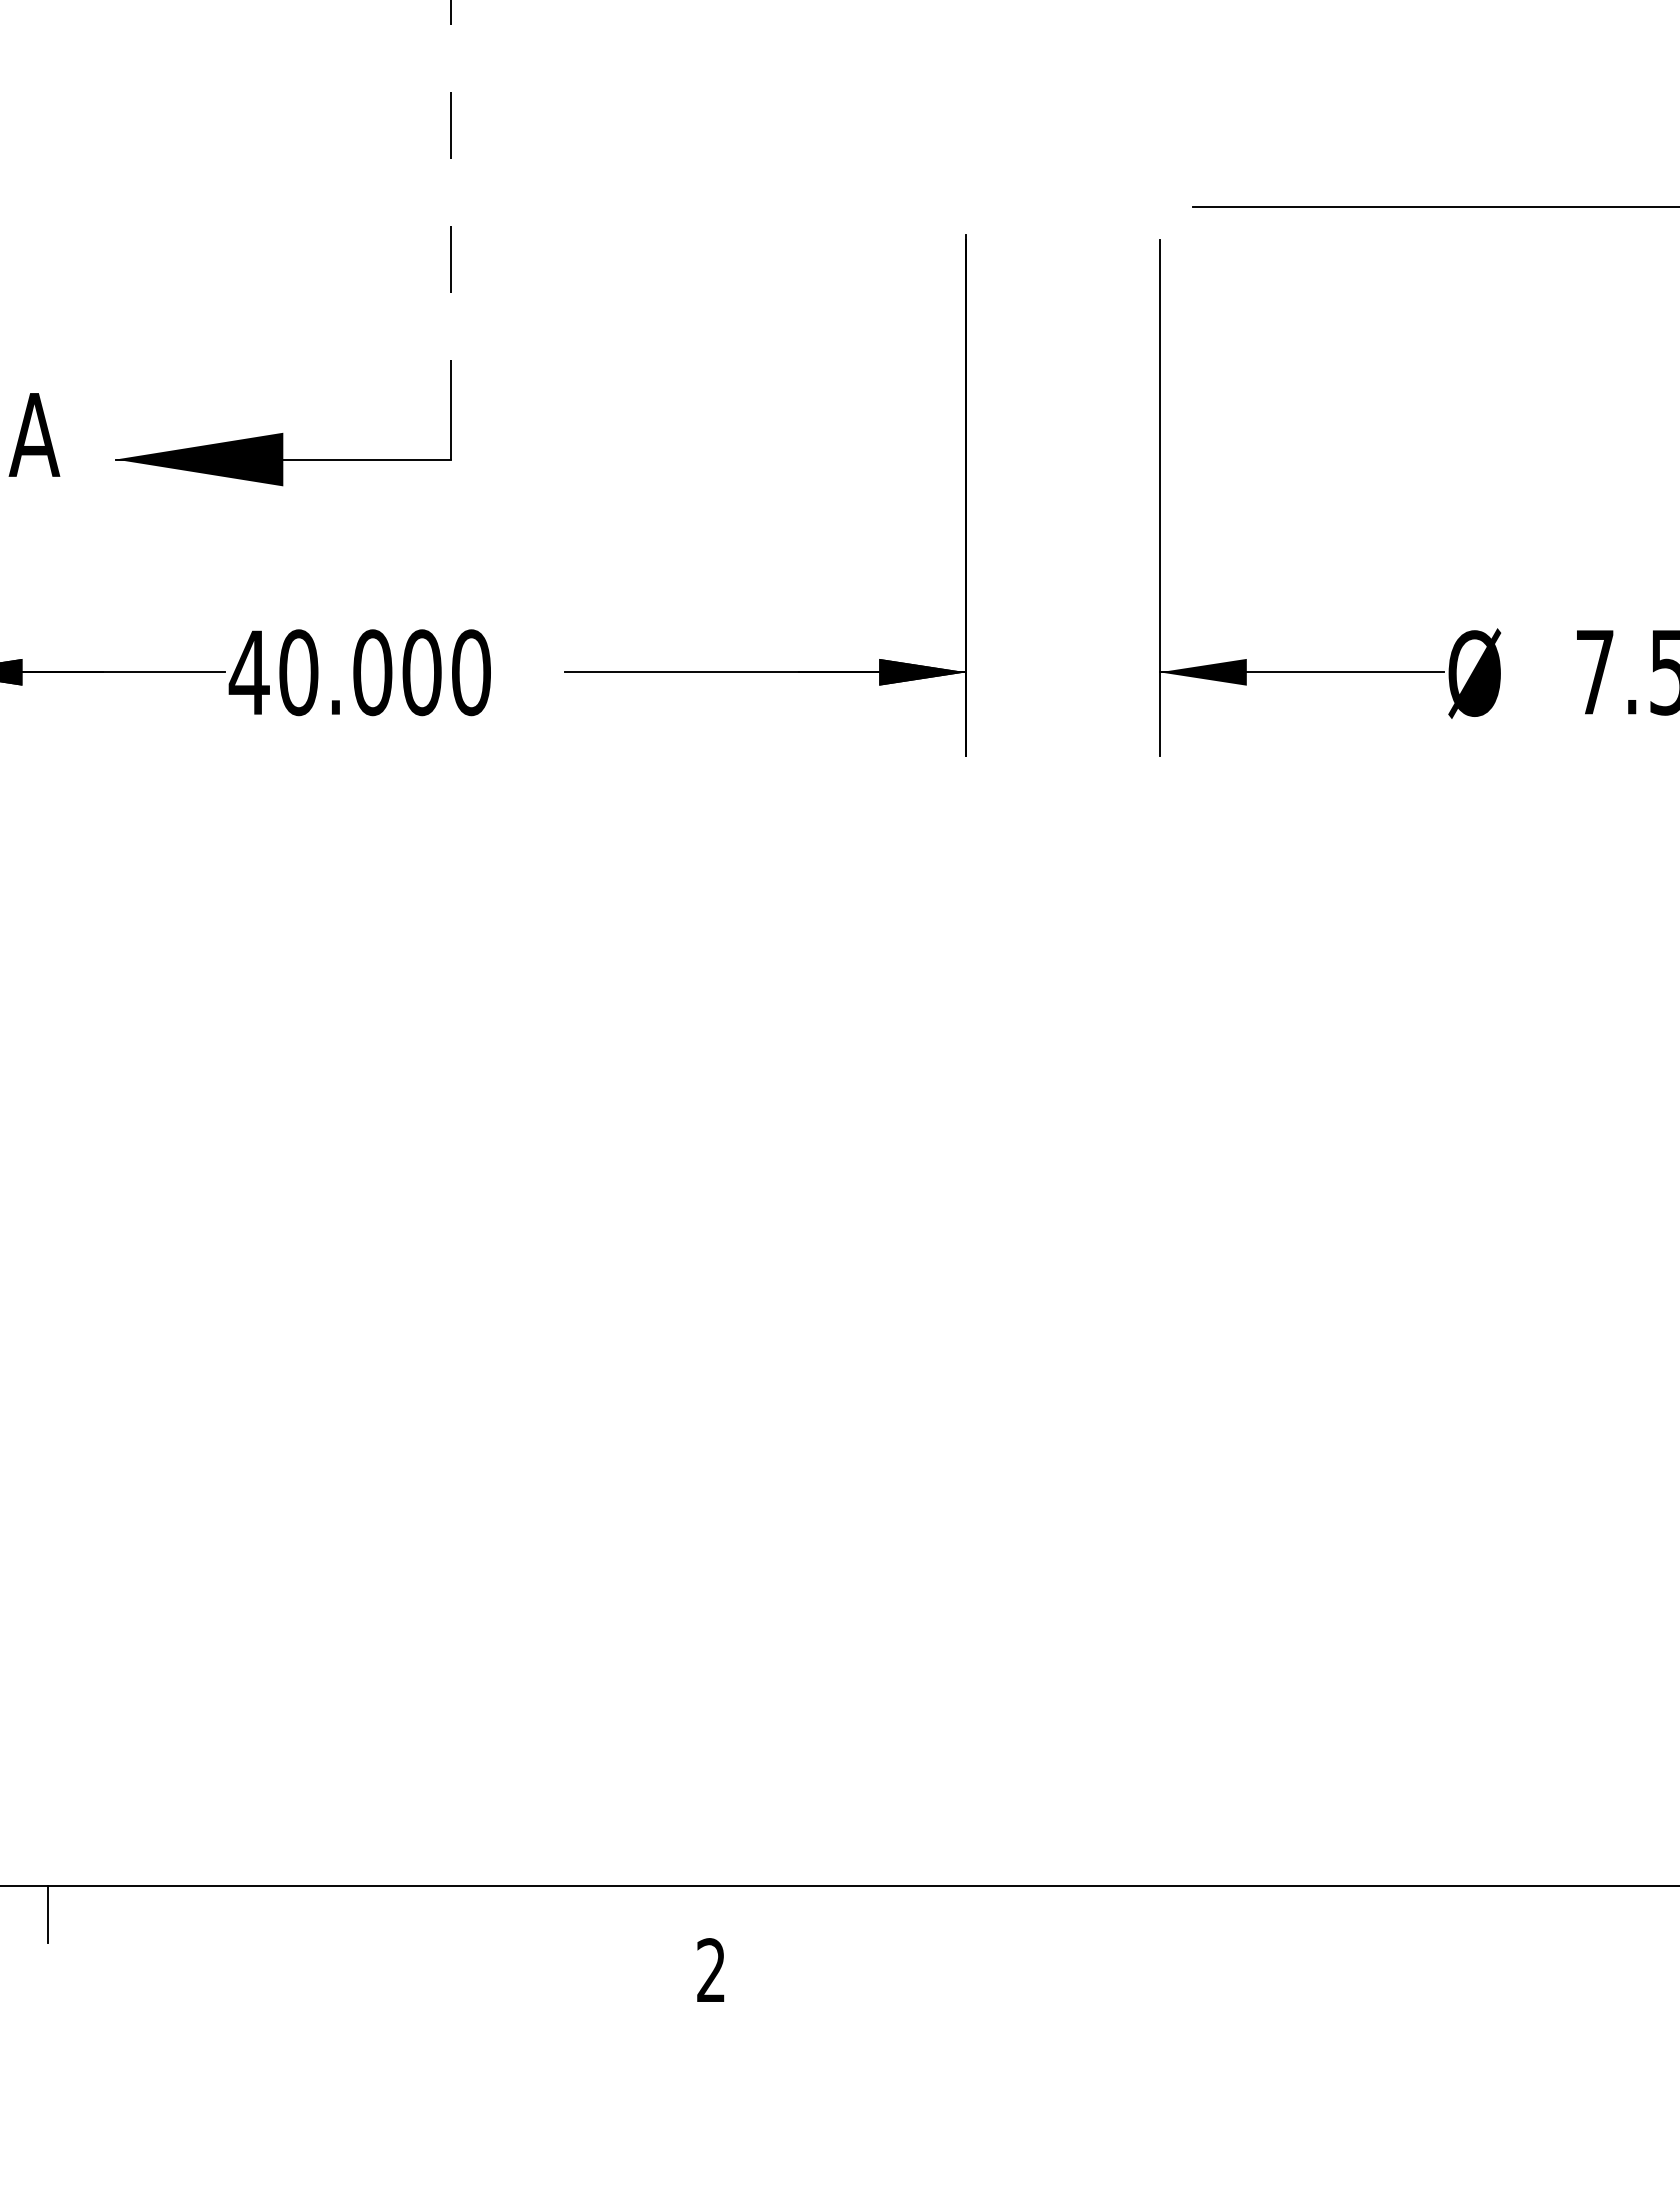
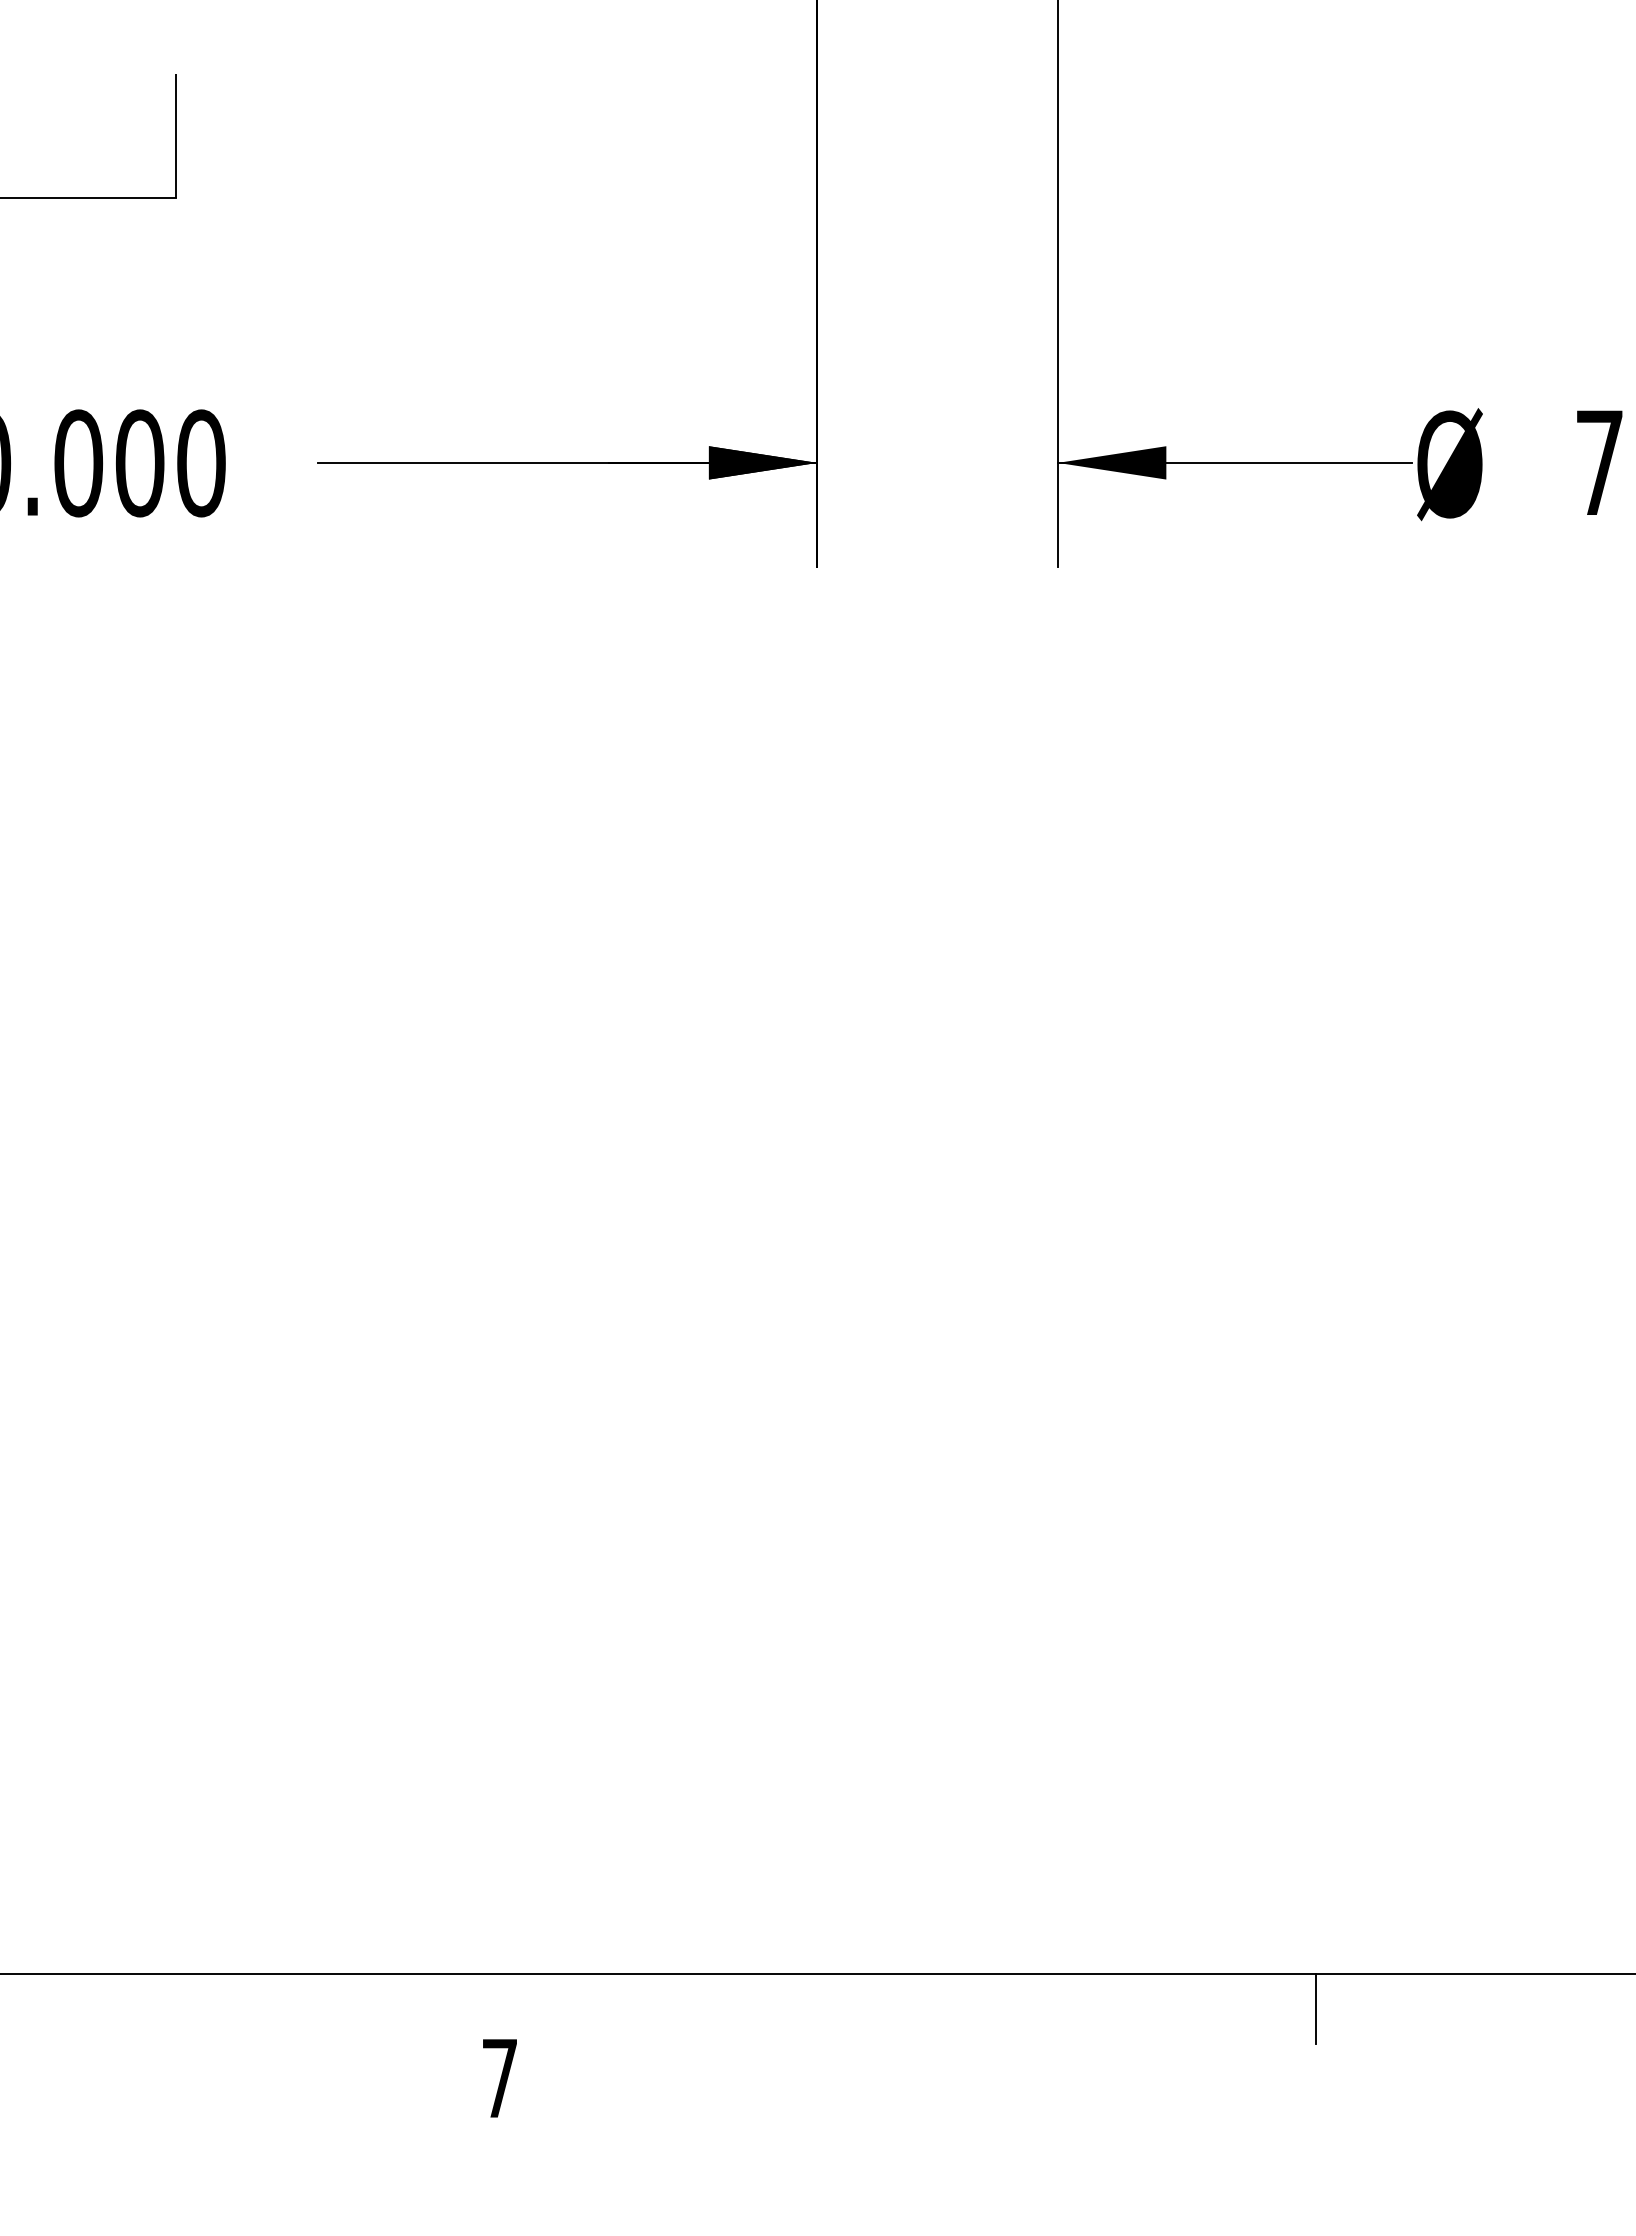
line: (1367, 1914) -> (1316, 2008), added
text: (710, 1969) -> (498, 2077), 2 -> 7

